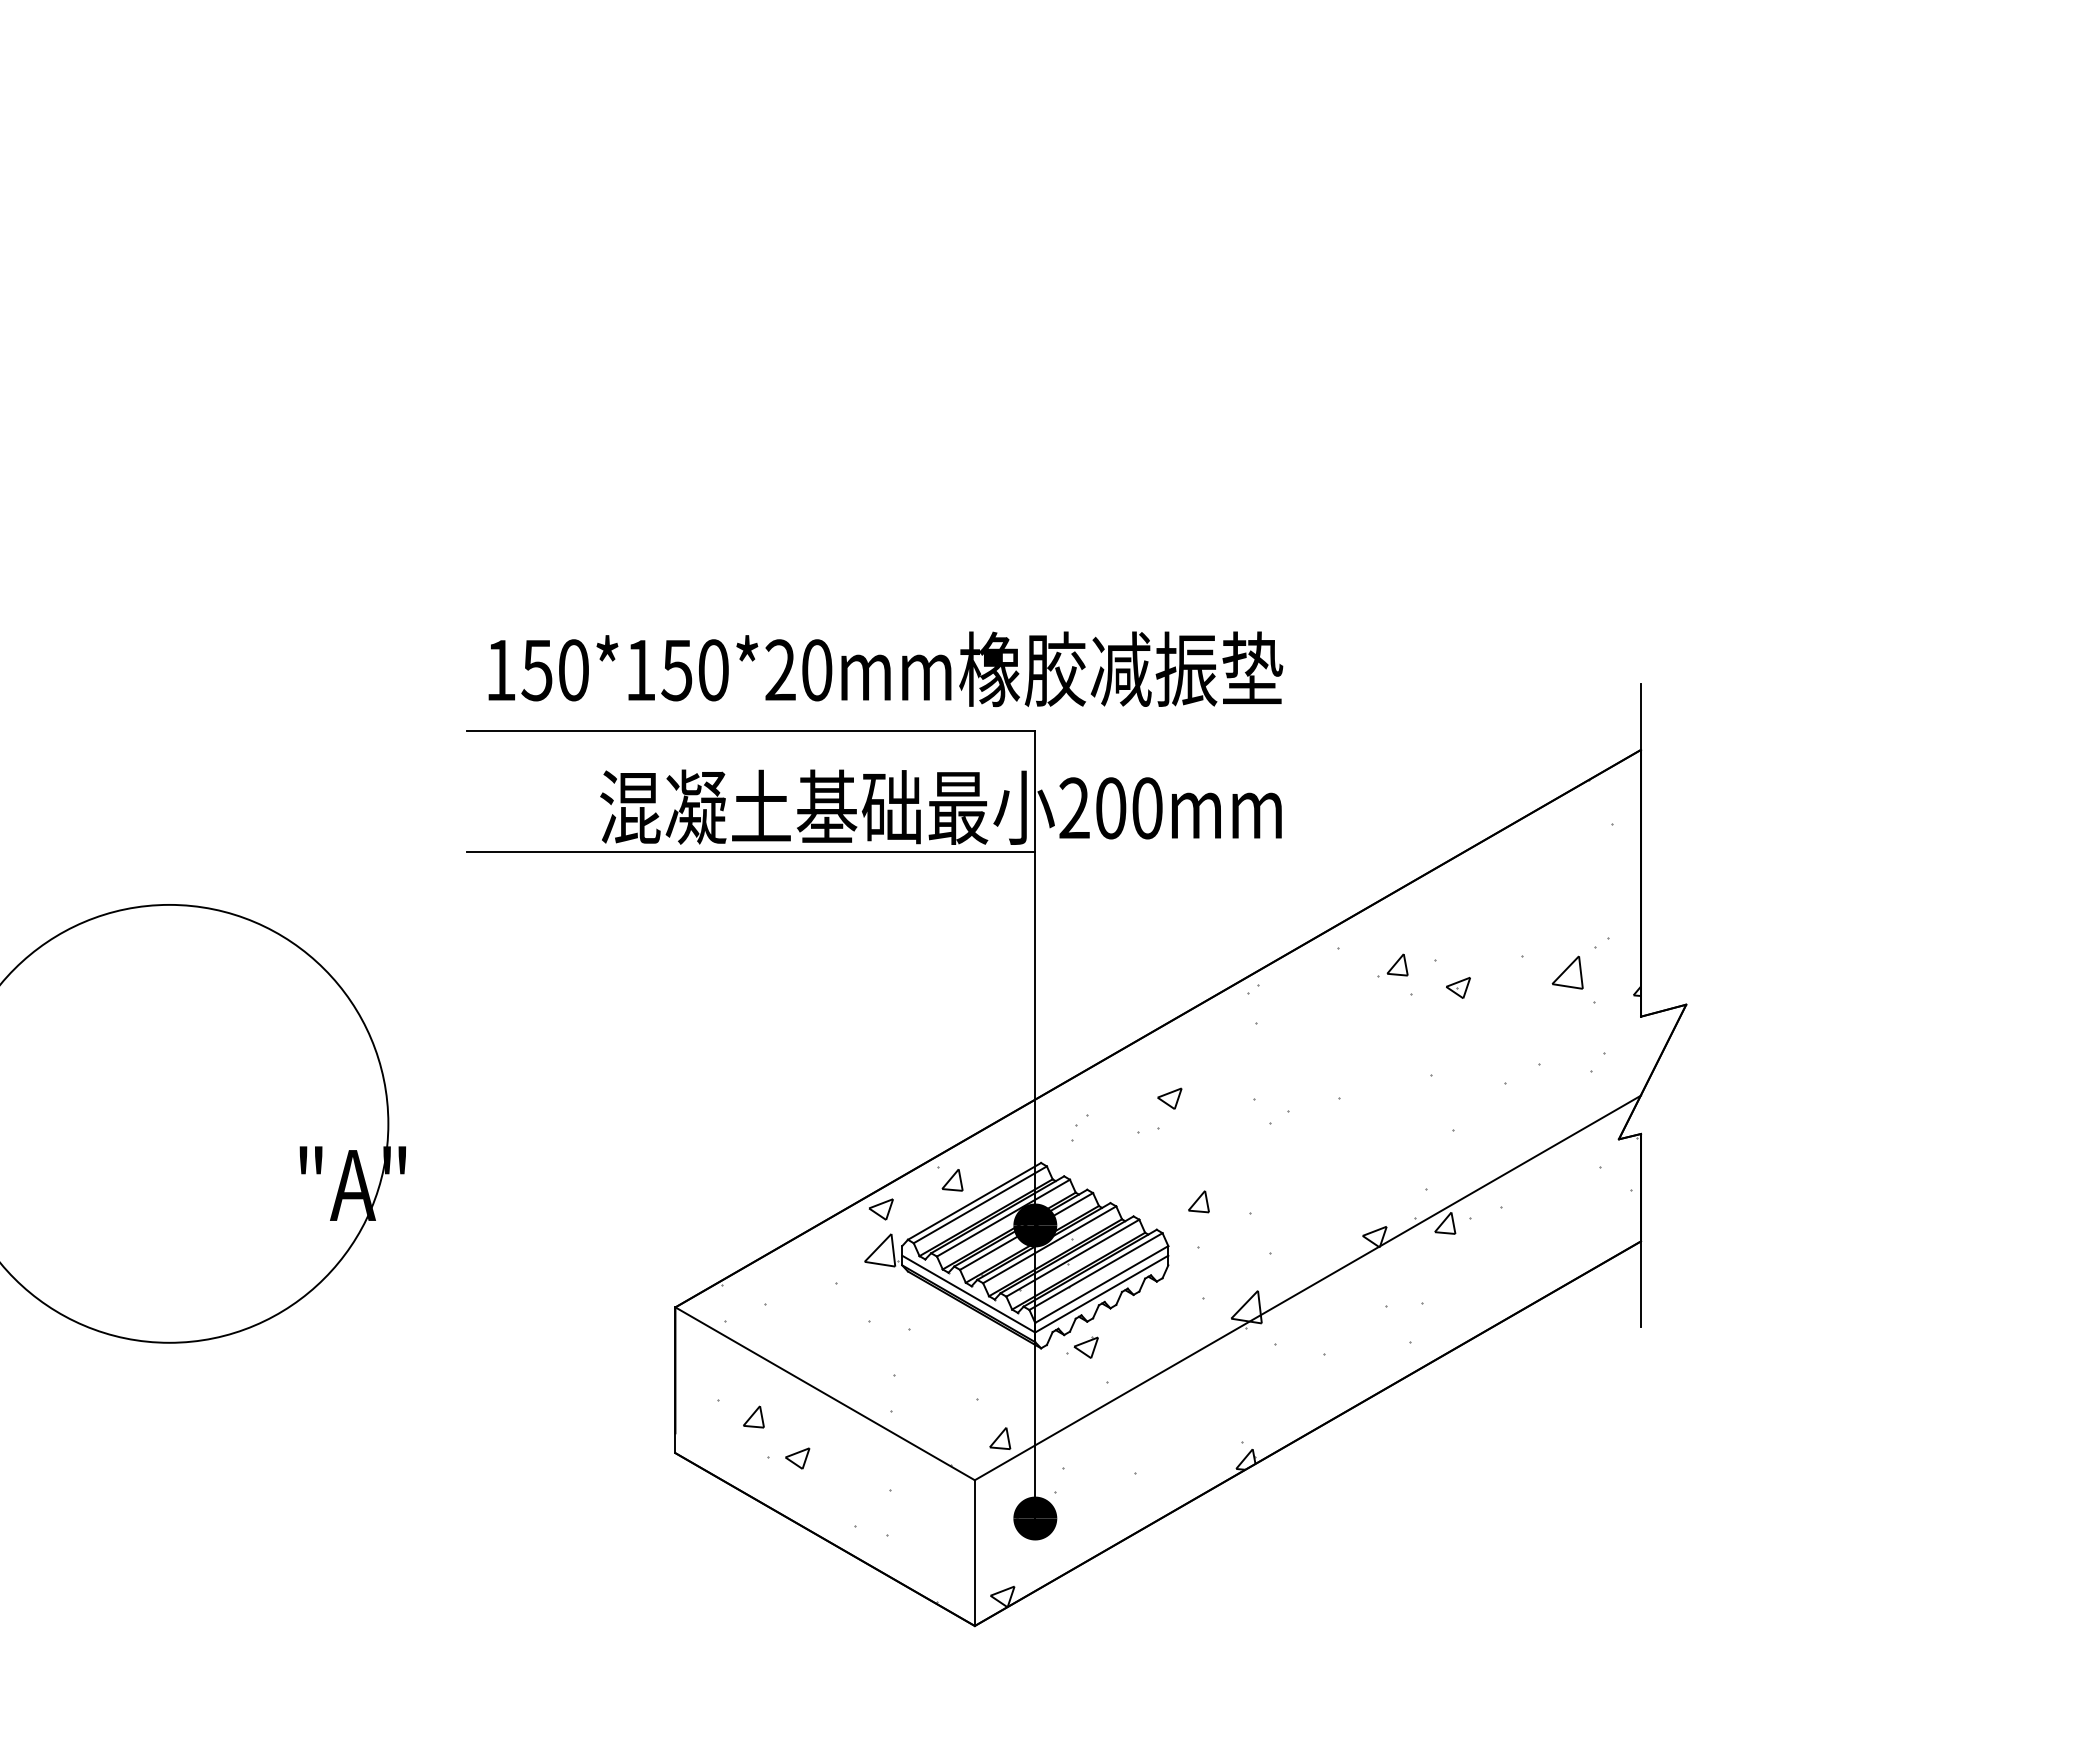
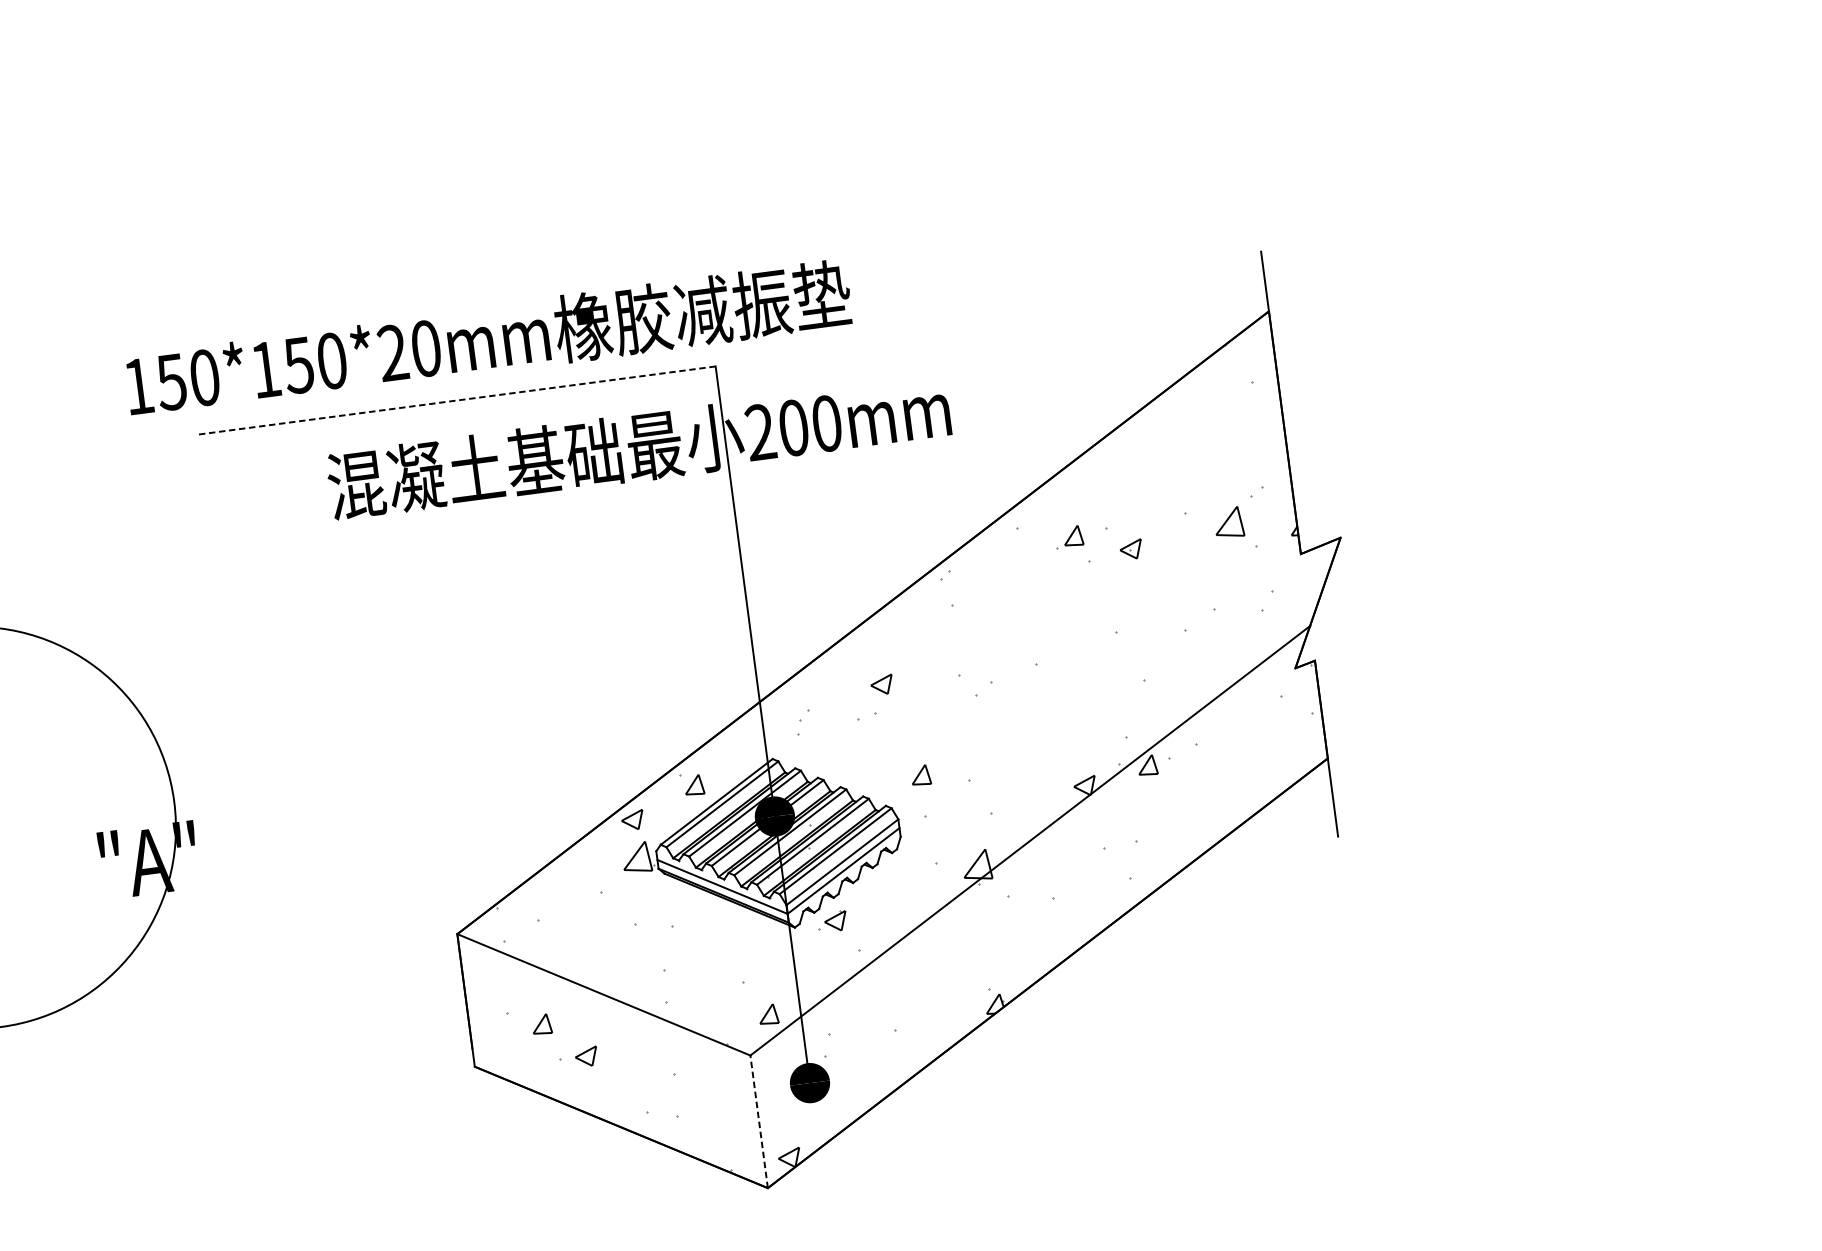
text: (885, 669) -> (488, 339), moved
line: (750, 730) -> (456, 400), solid -> dashed
line: (750, 852) -> (471, 511), removed
line: (974, 1553) -> (758, 1122), solid -> dashed

